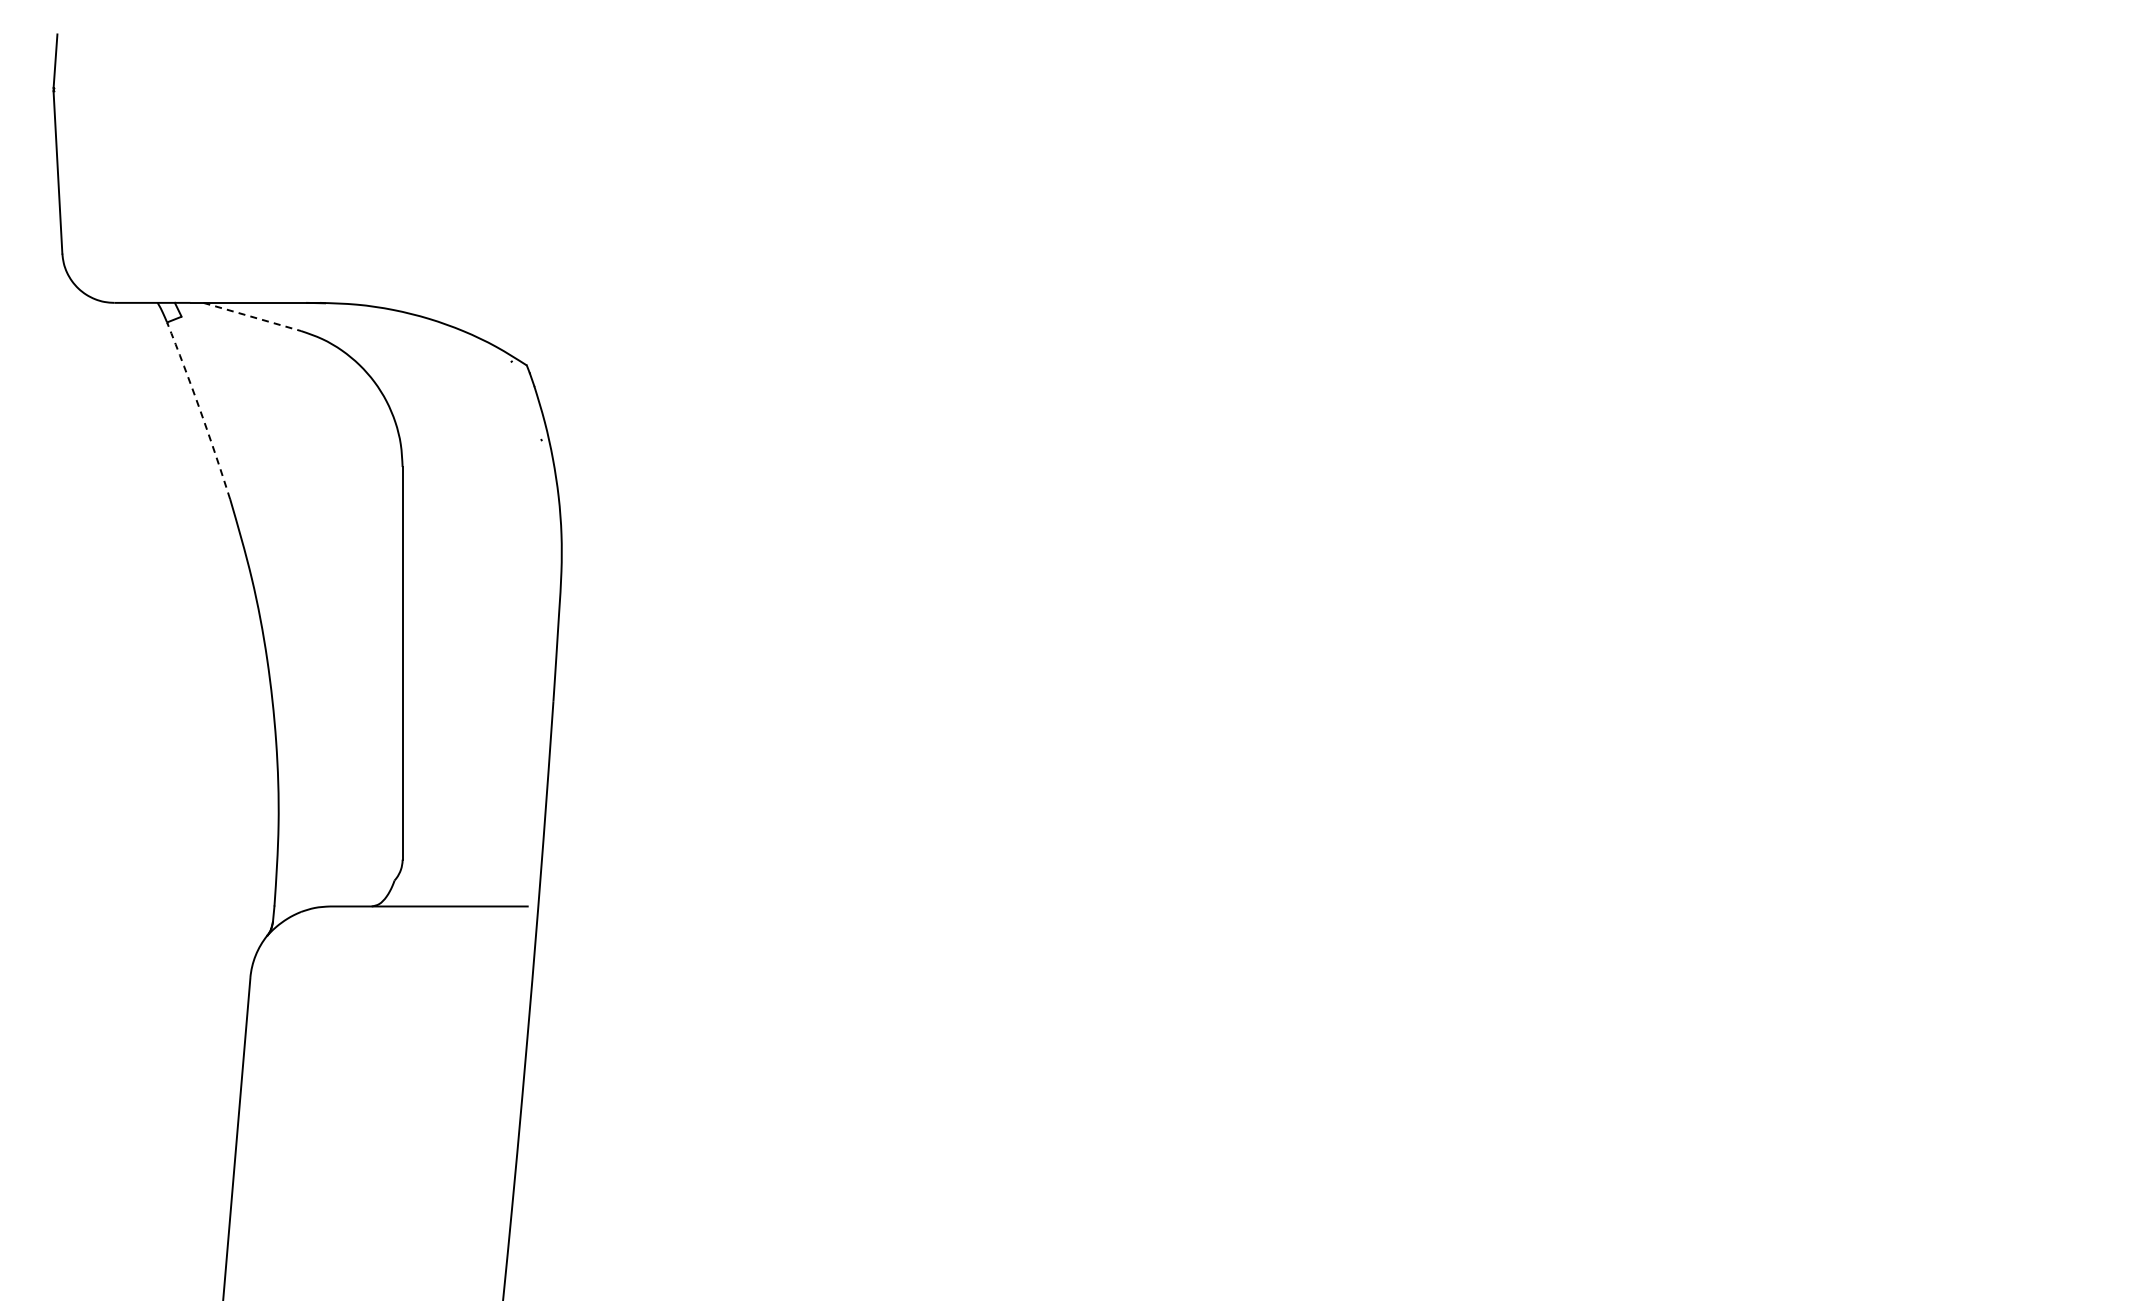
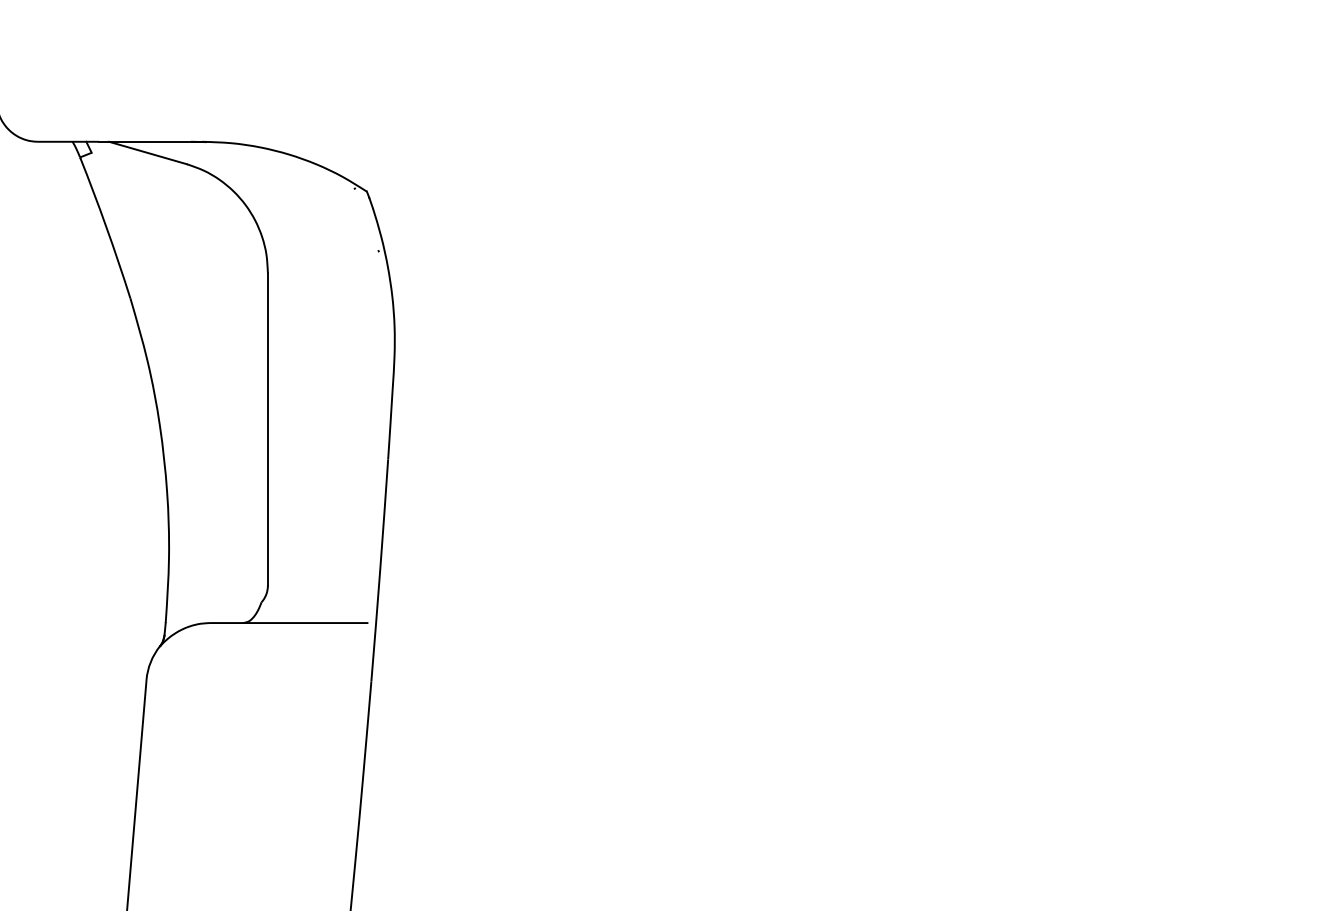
line: (252, 316) -> (148, 152), dashed -> solid
arc: (200, 410) -> (106, 227), dashed -> solid

